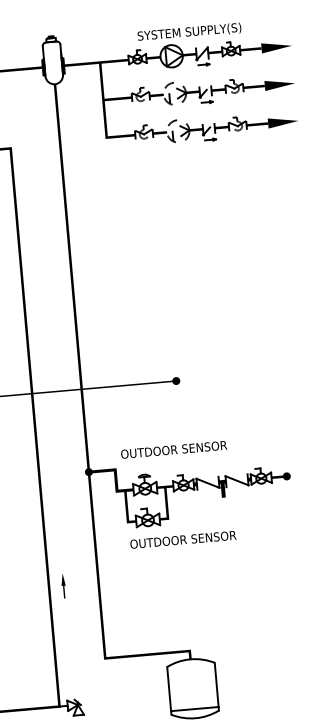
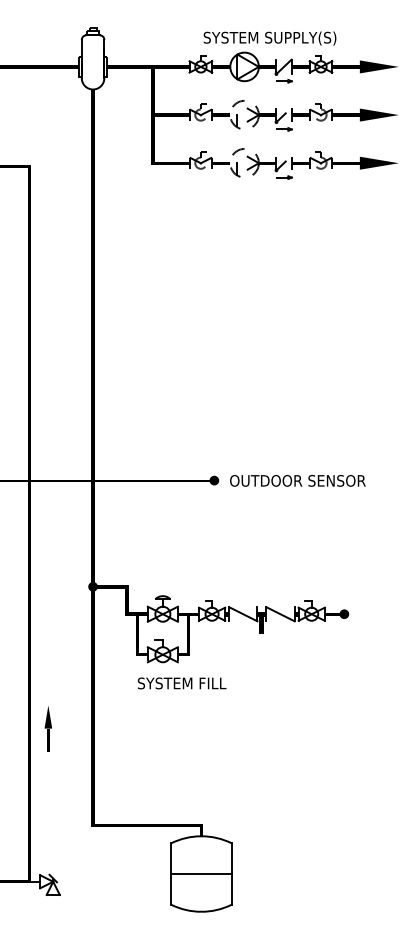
text: (173, 449) -> (297, 480), moved
text: (183, 539) -> (205, 683), OUTDOOR SENSOR -> SYSTEM FILL
part: (63, 585) -> (47, 728), size x1.43
line: (194, 709) -> (201, 874), moved

